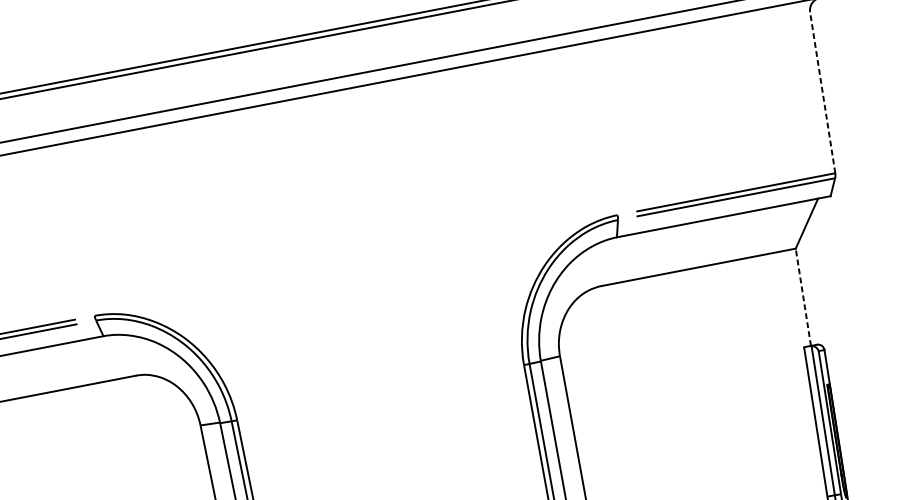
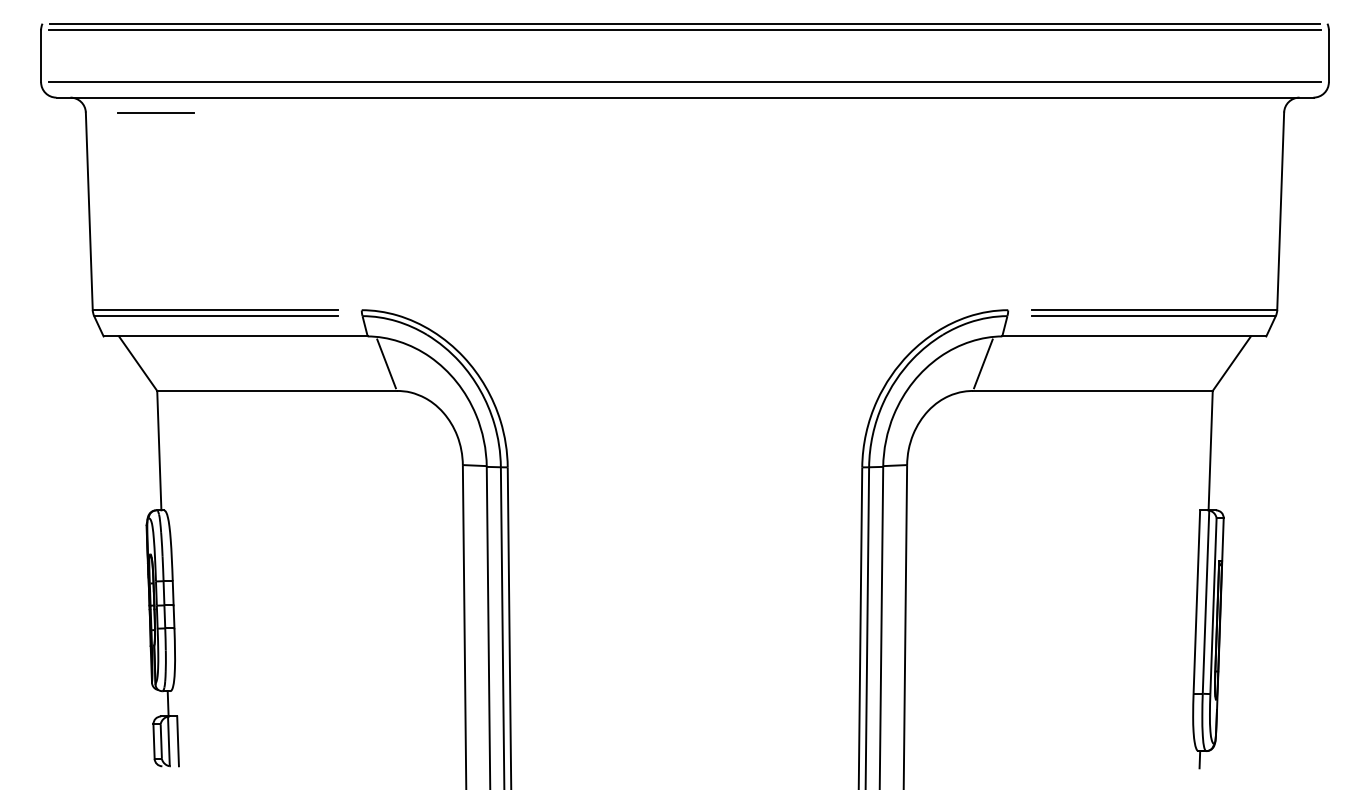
line: (822, 92) -> (1280, 211), dashed -> solid
line: (605, 262) -> (983, 363), added
line: (803, 297) -> (1210, 450), dashed -> solid
line: (122, 355) -> (386, 363), added

